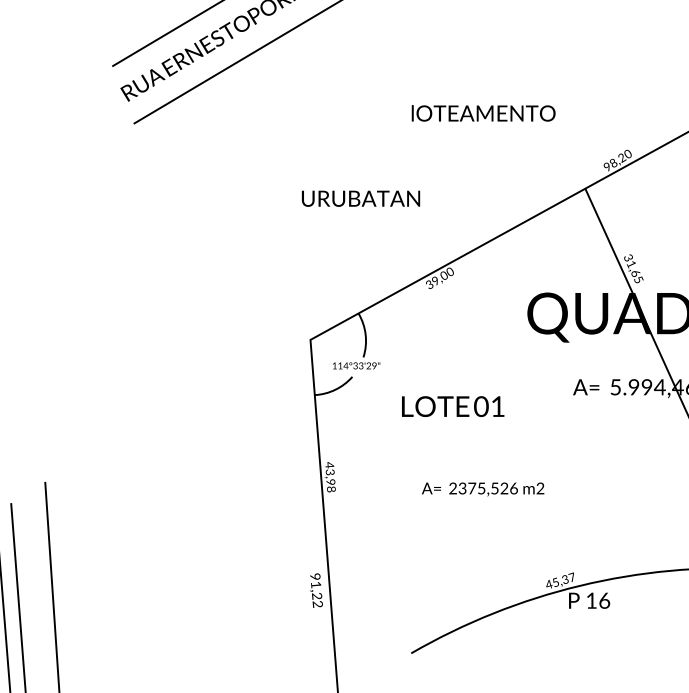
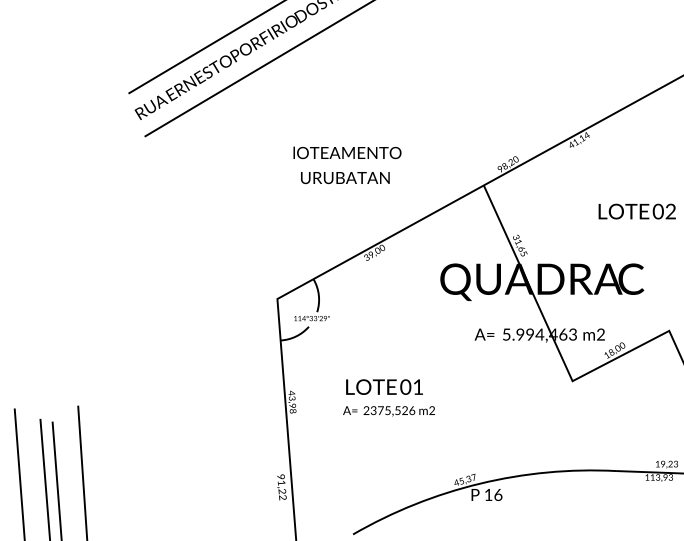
text: (483, 112) -> (347, 152), moved
text: (361, 199) -> (345, 178), moved
text: (453, 405) -> (384, 386), moved
text: (482, 489) -> (388, 411), moved

